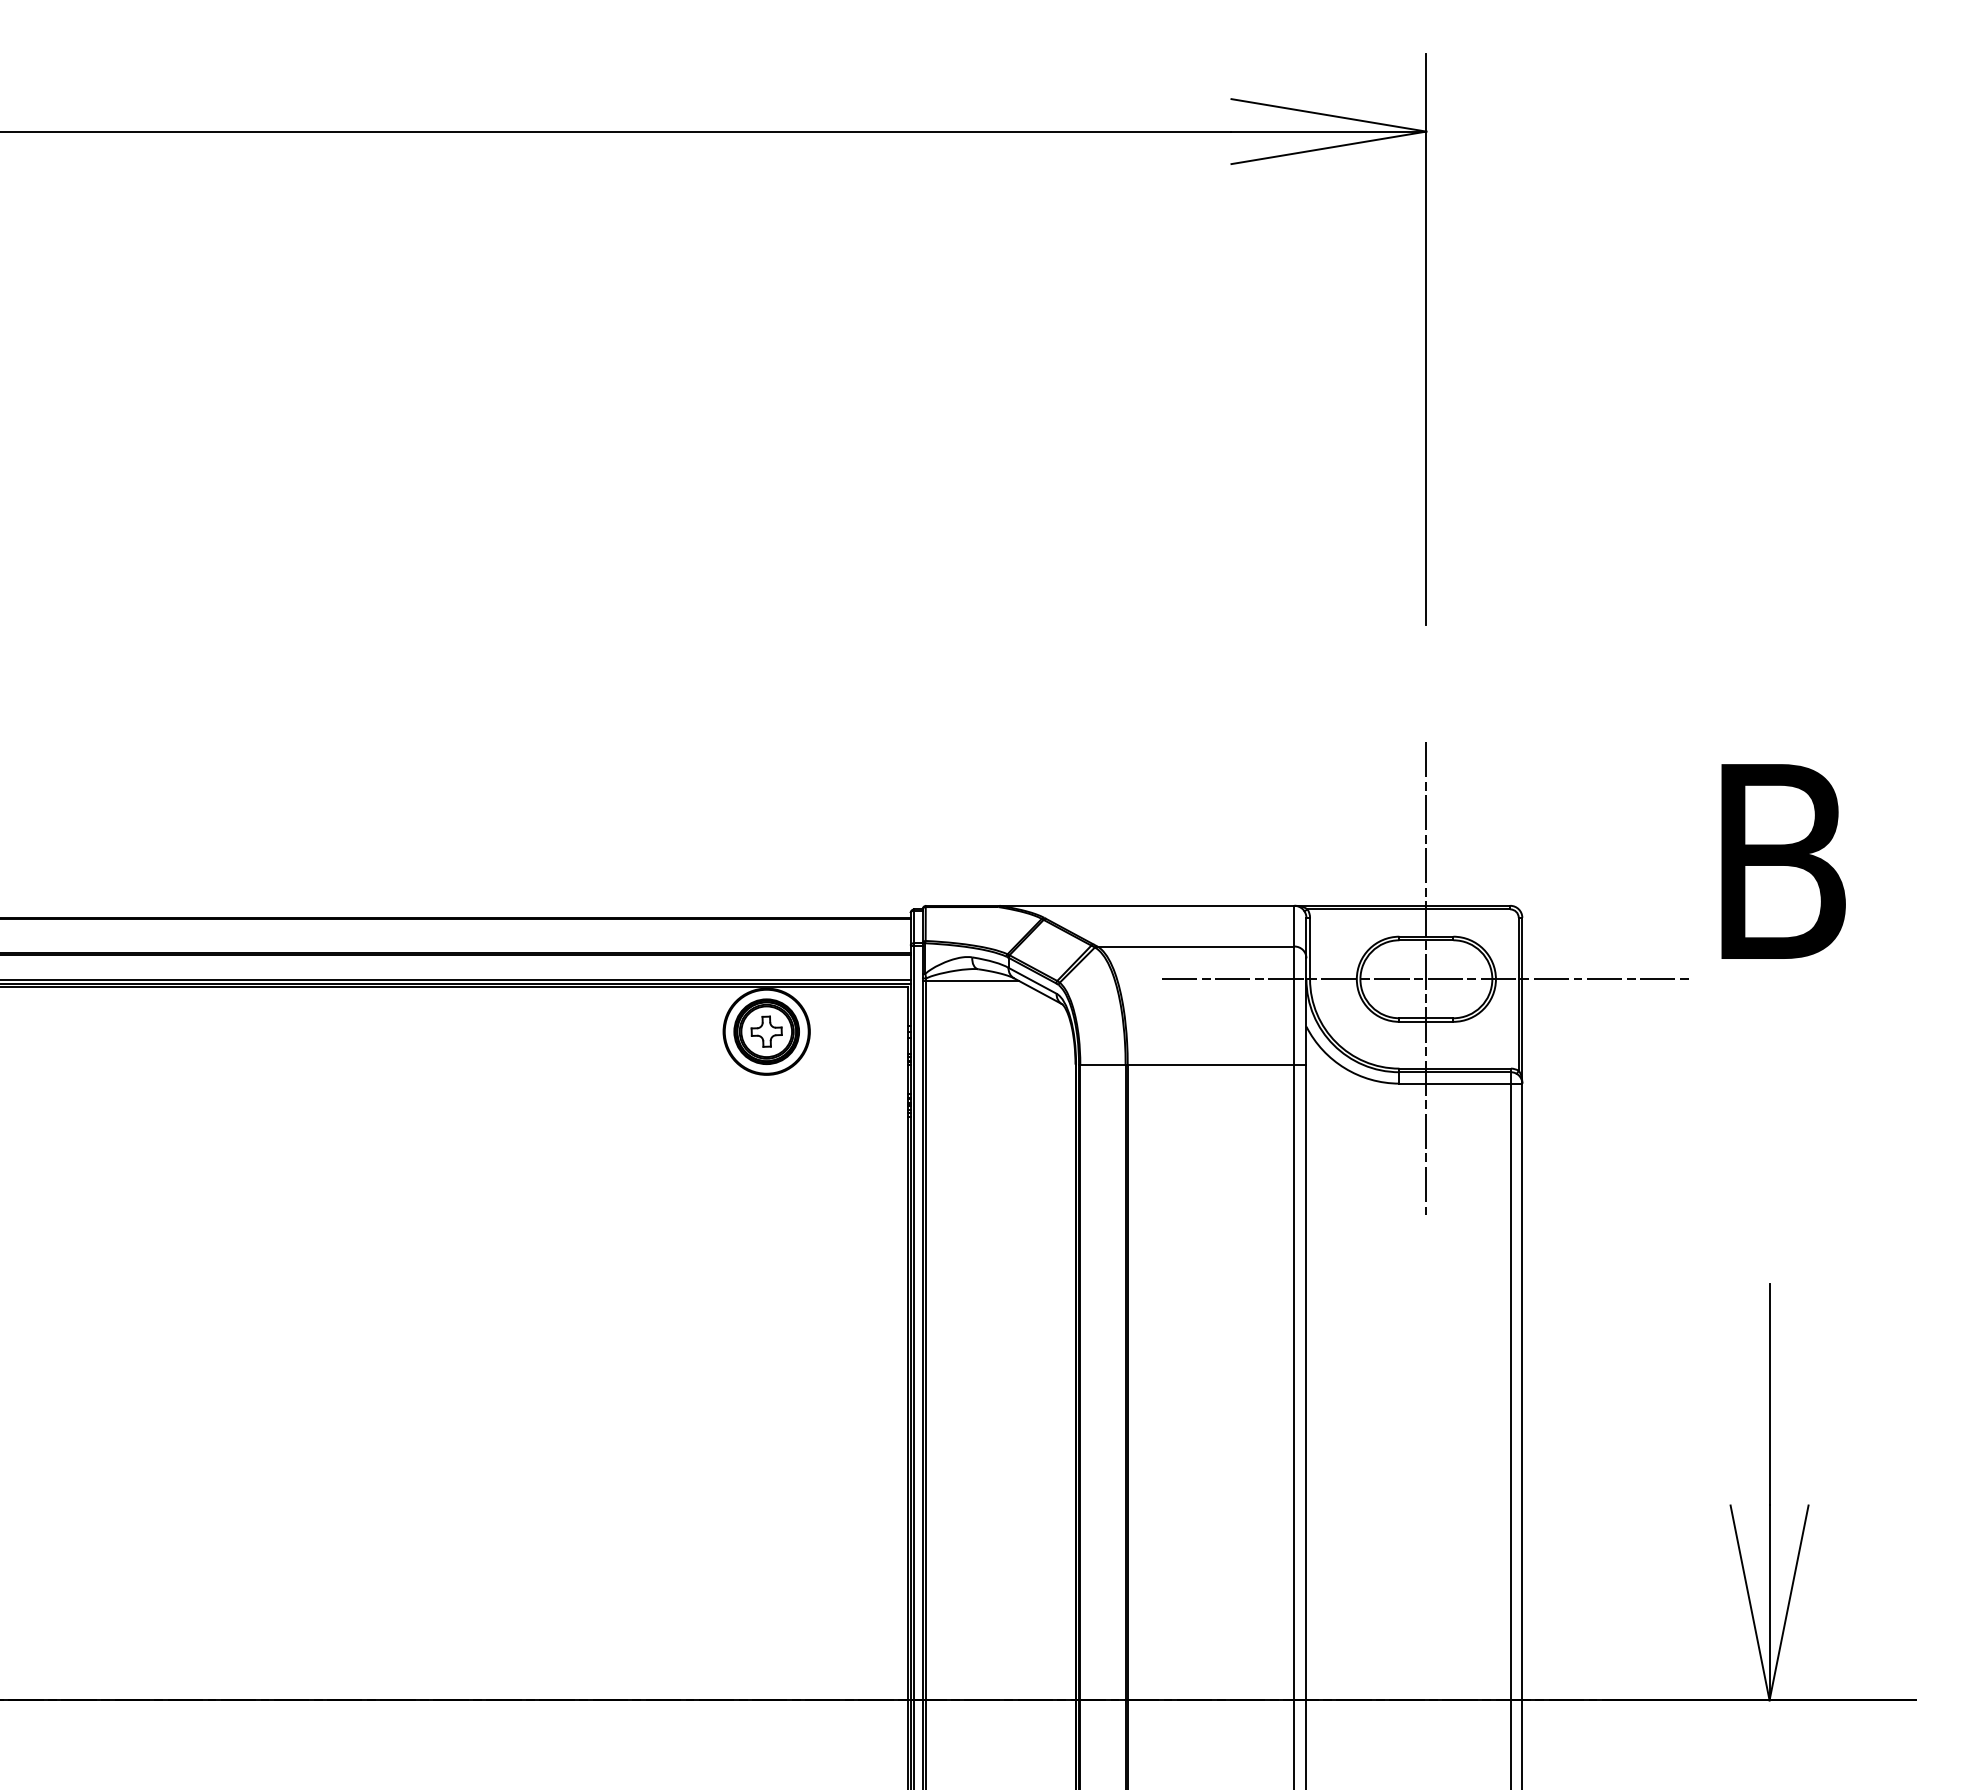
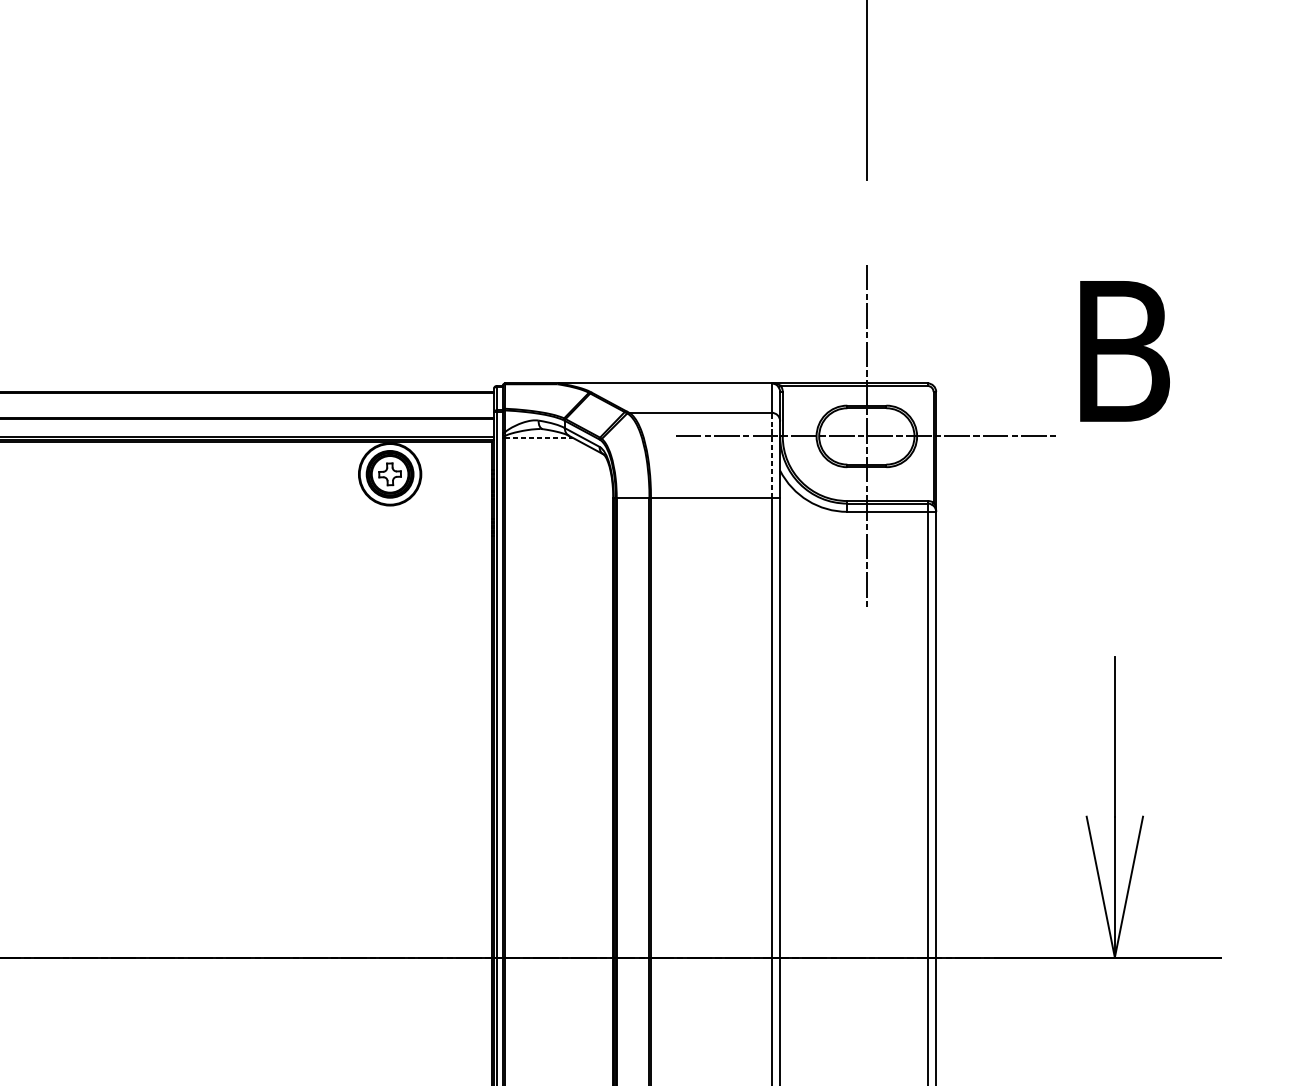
line: (973, 981) -> (539, 438), solid -> dashed
line: (1294, 1005) -> (771, 455), solid -> dashed

